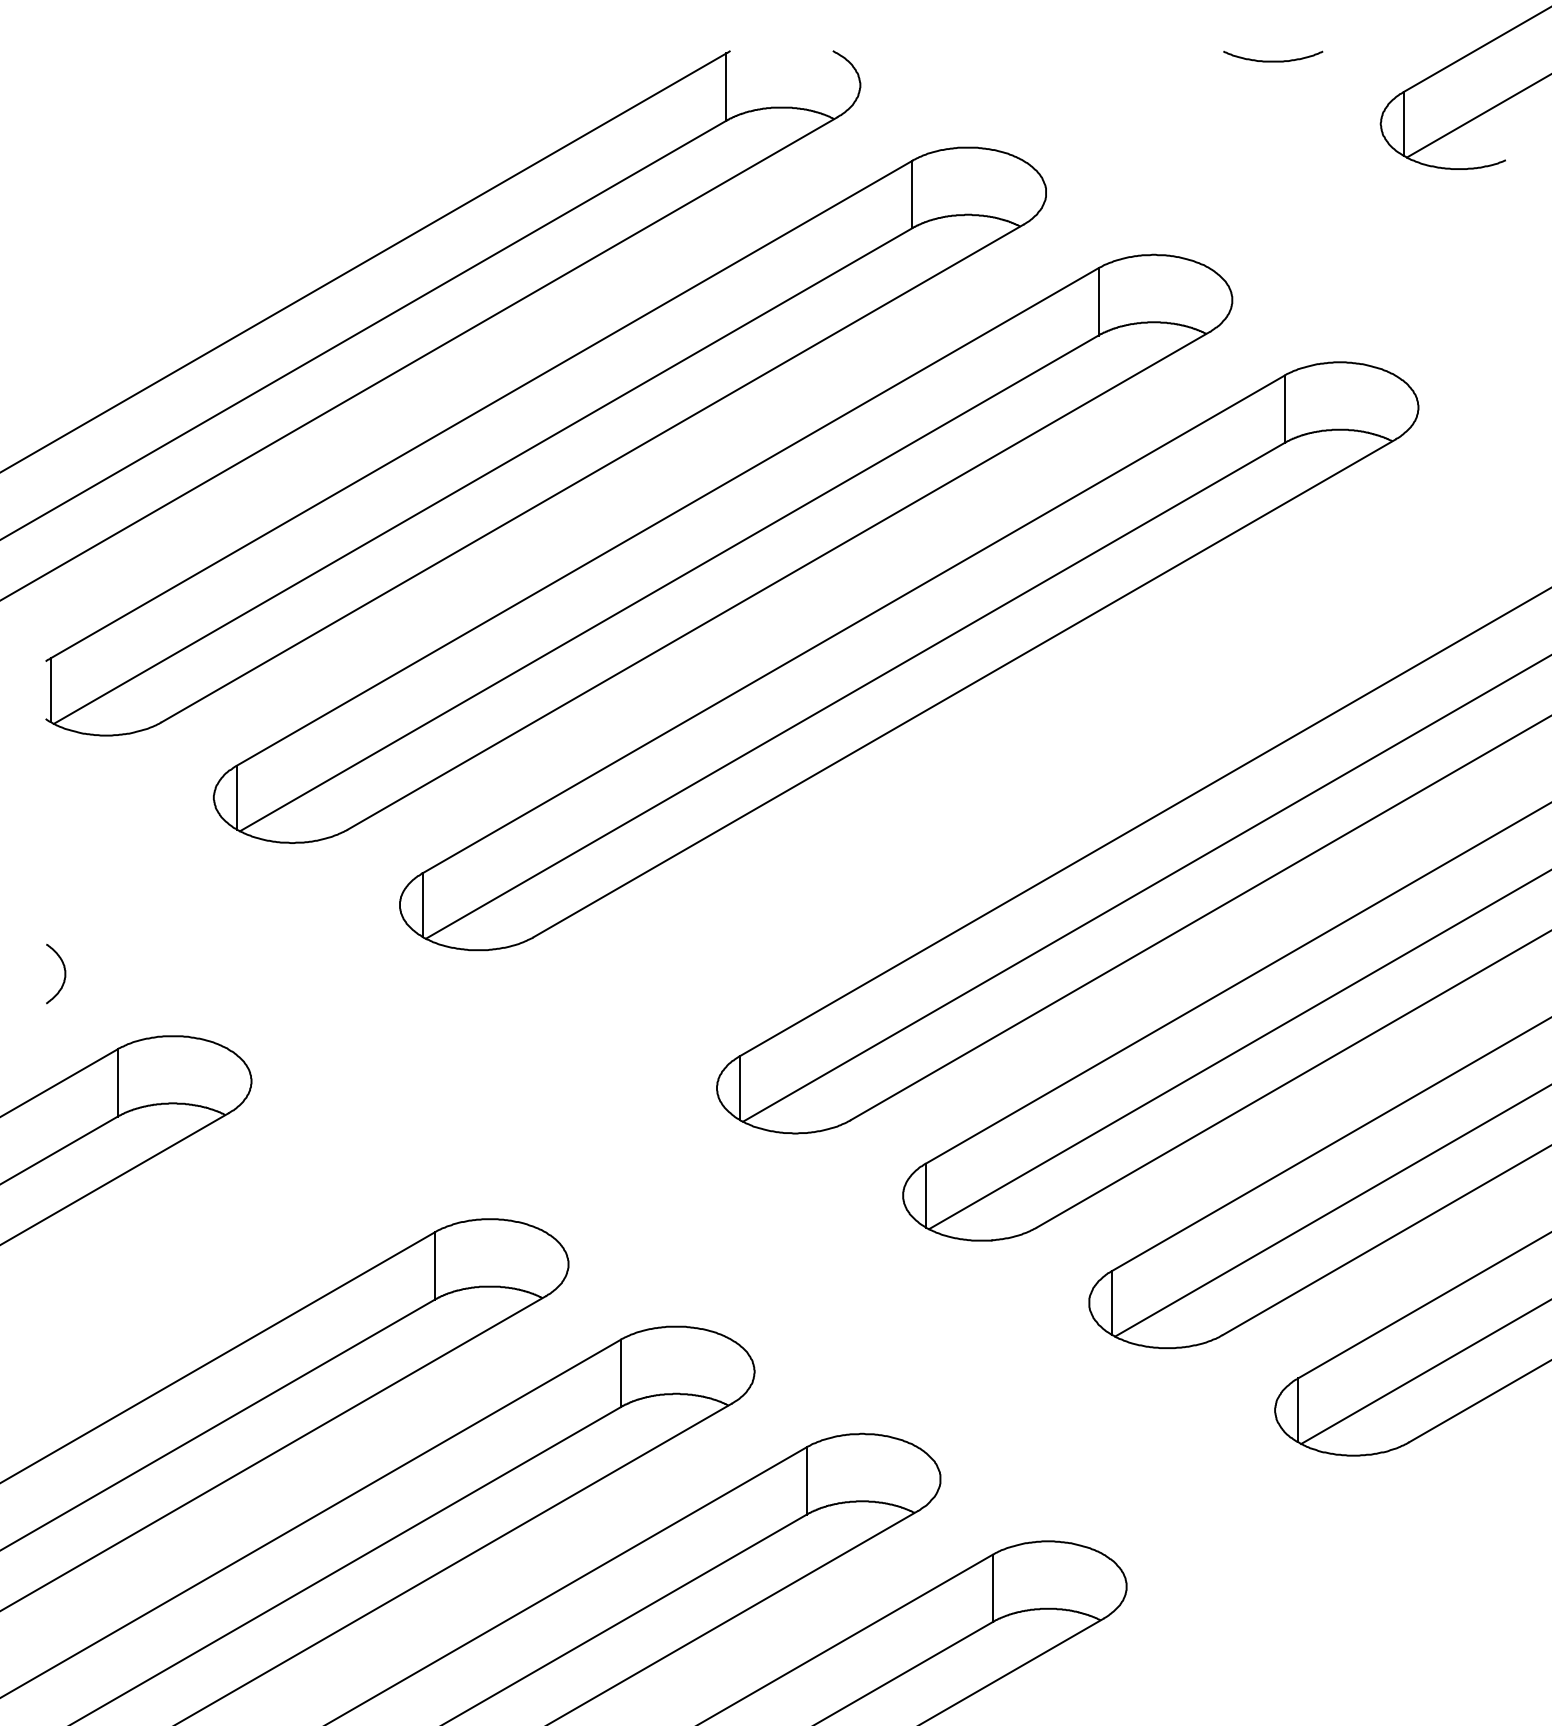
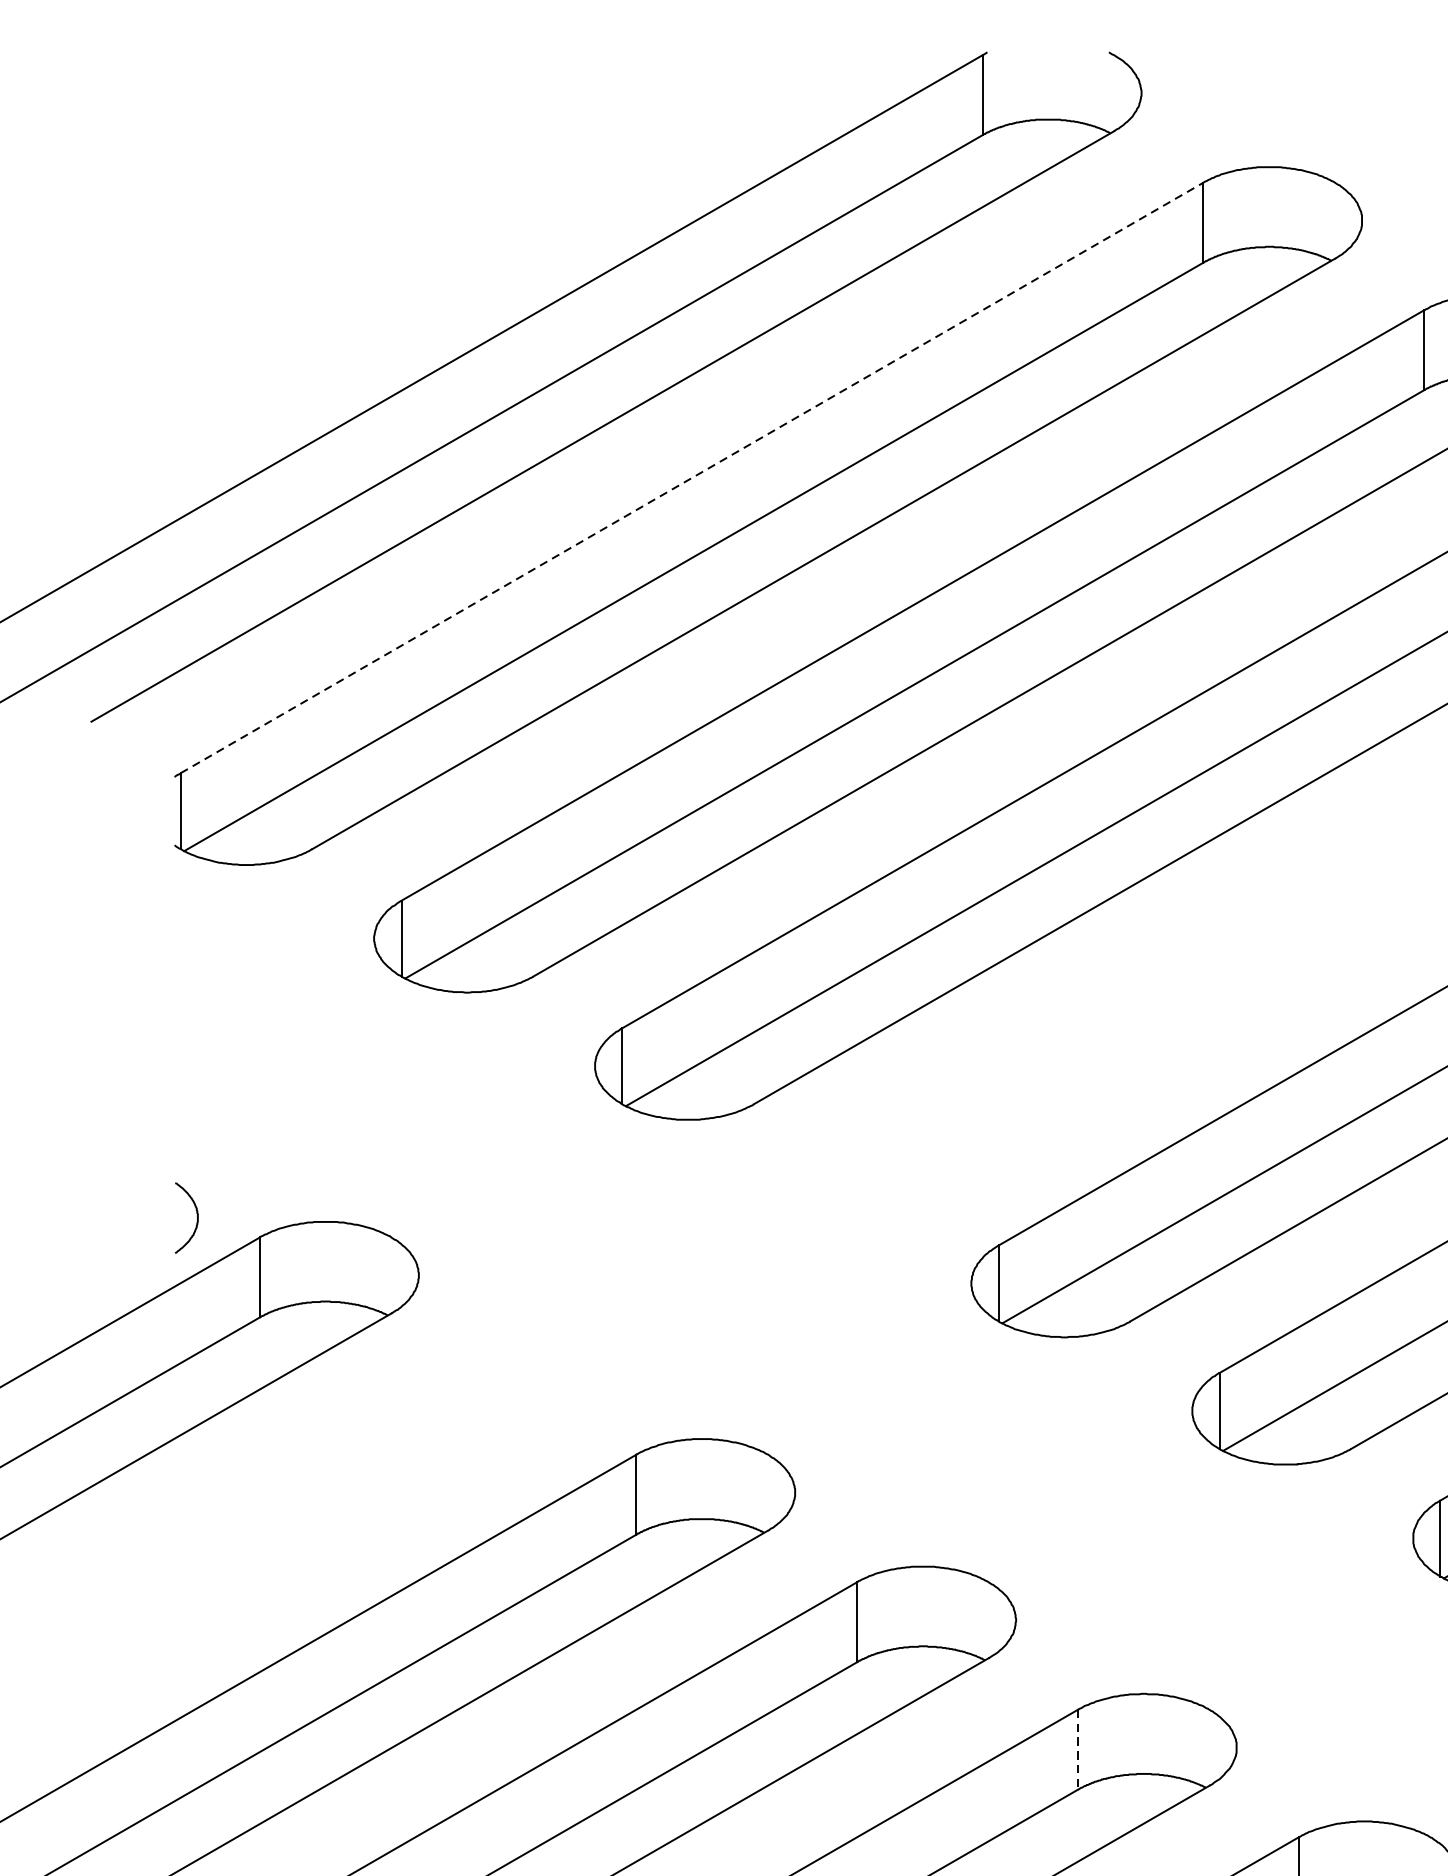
line: (482, 409) -> (693, 477), solid -> dashed
curve: (64, 973) -> (196, 1217), moved
line: (806, 1480) -> (1077, 1749), solid -> dashed

